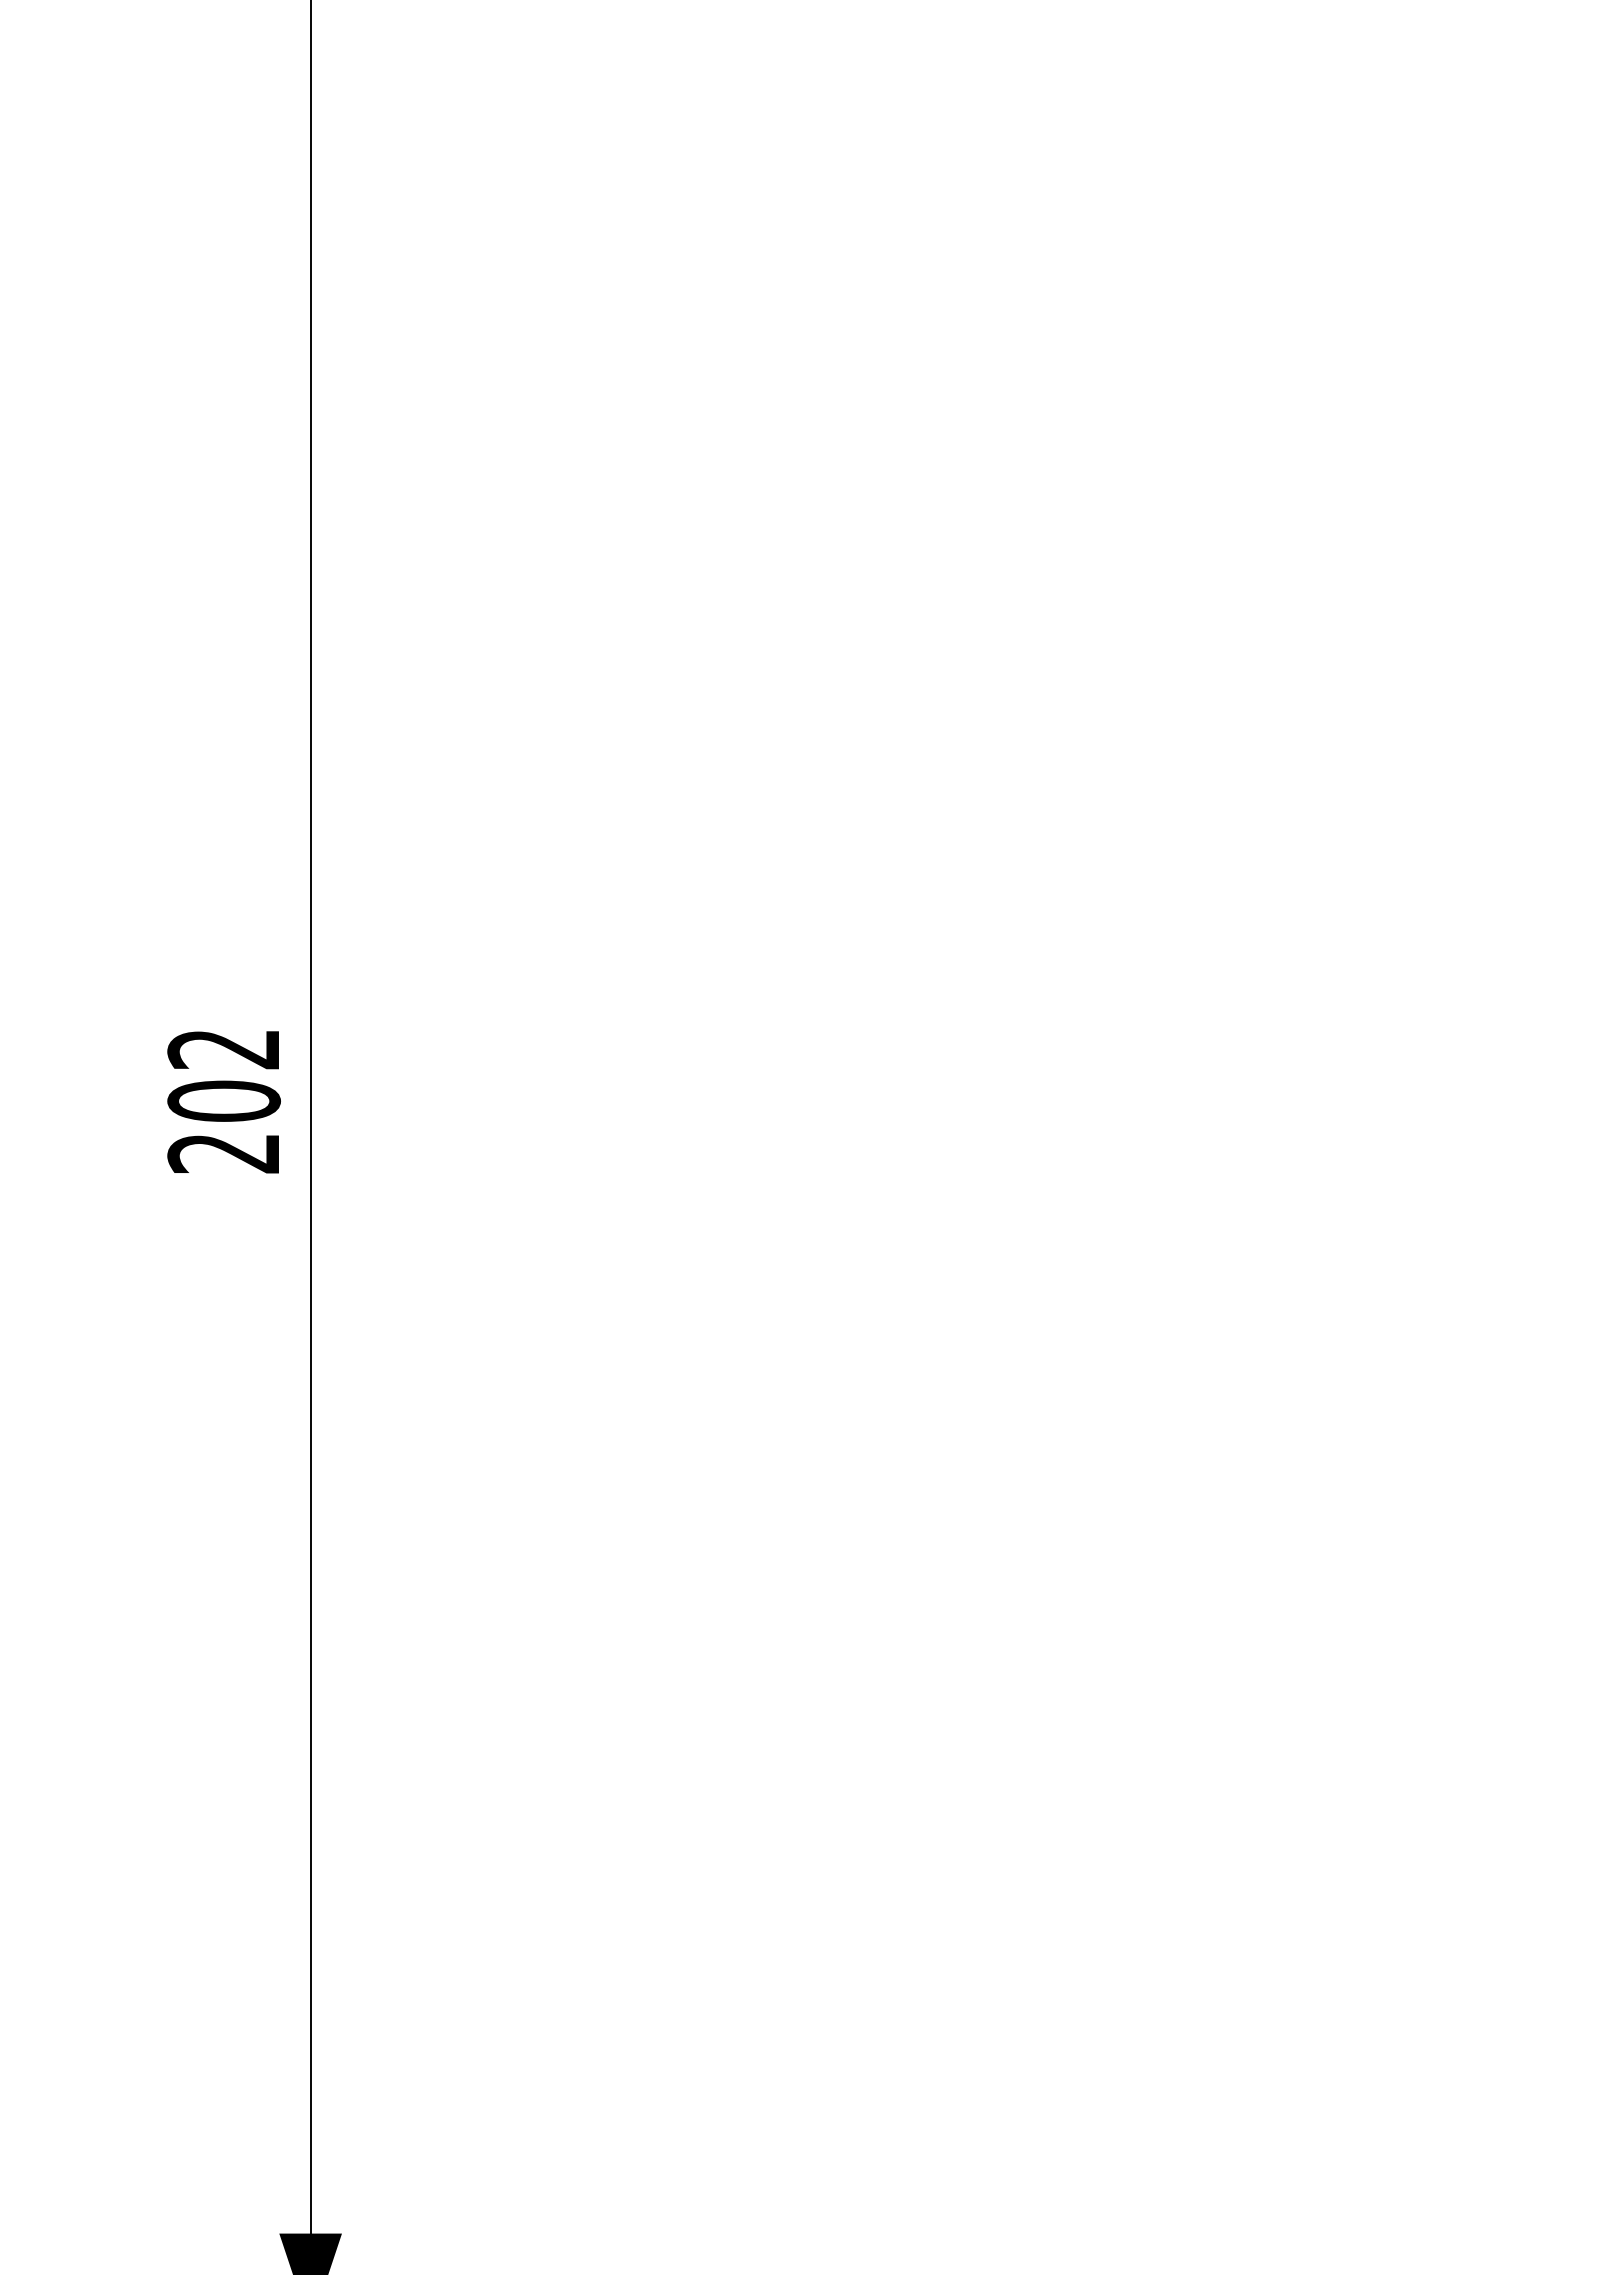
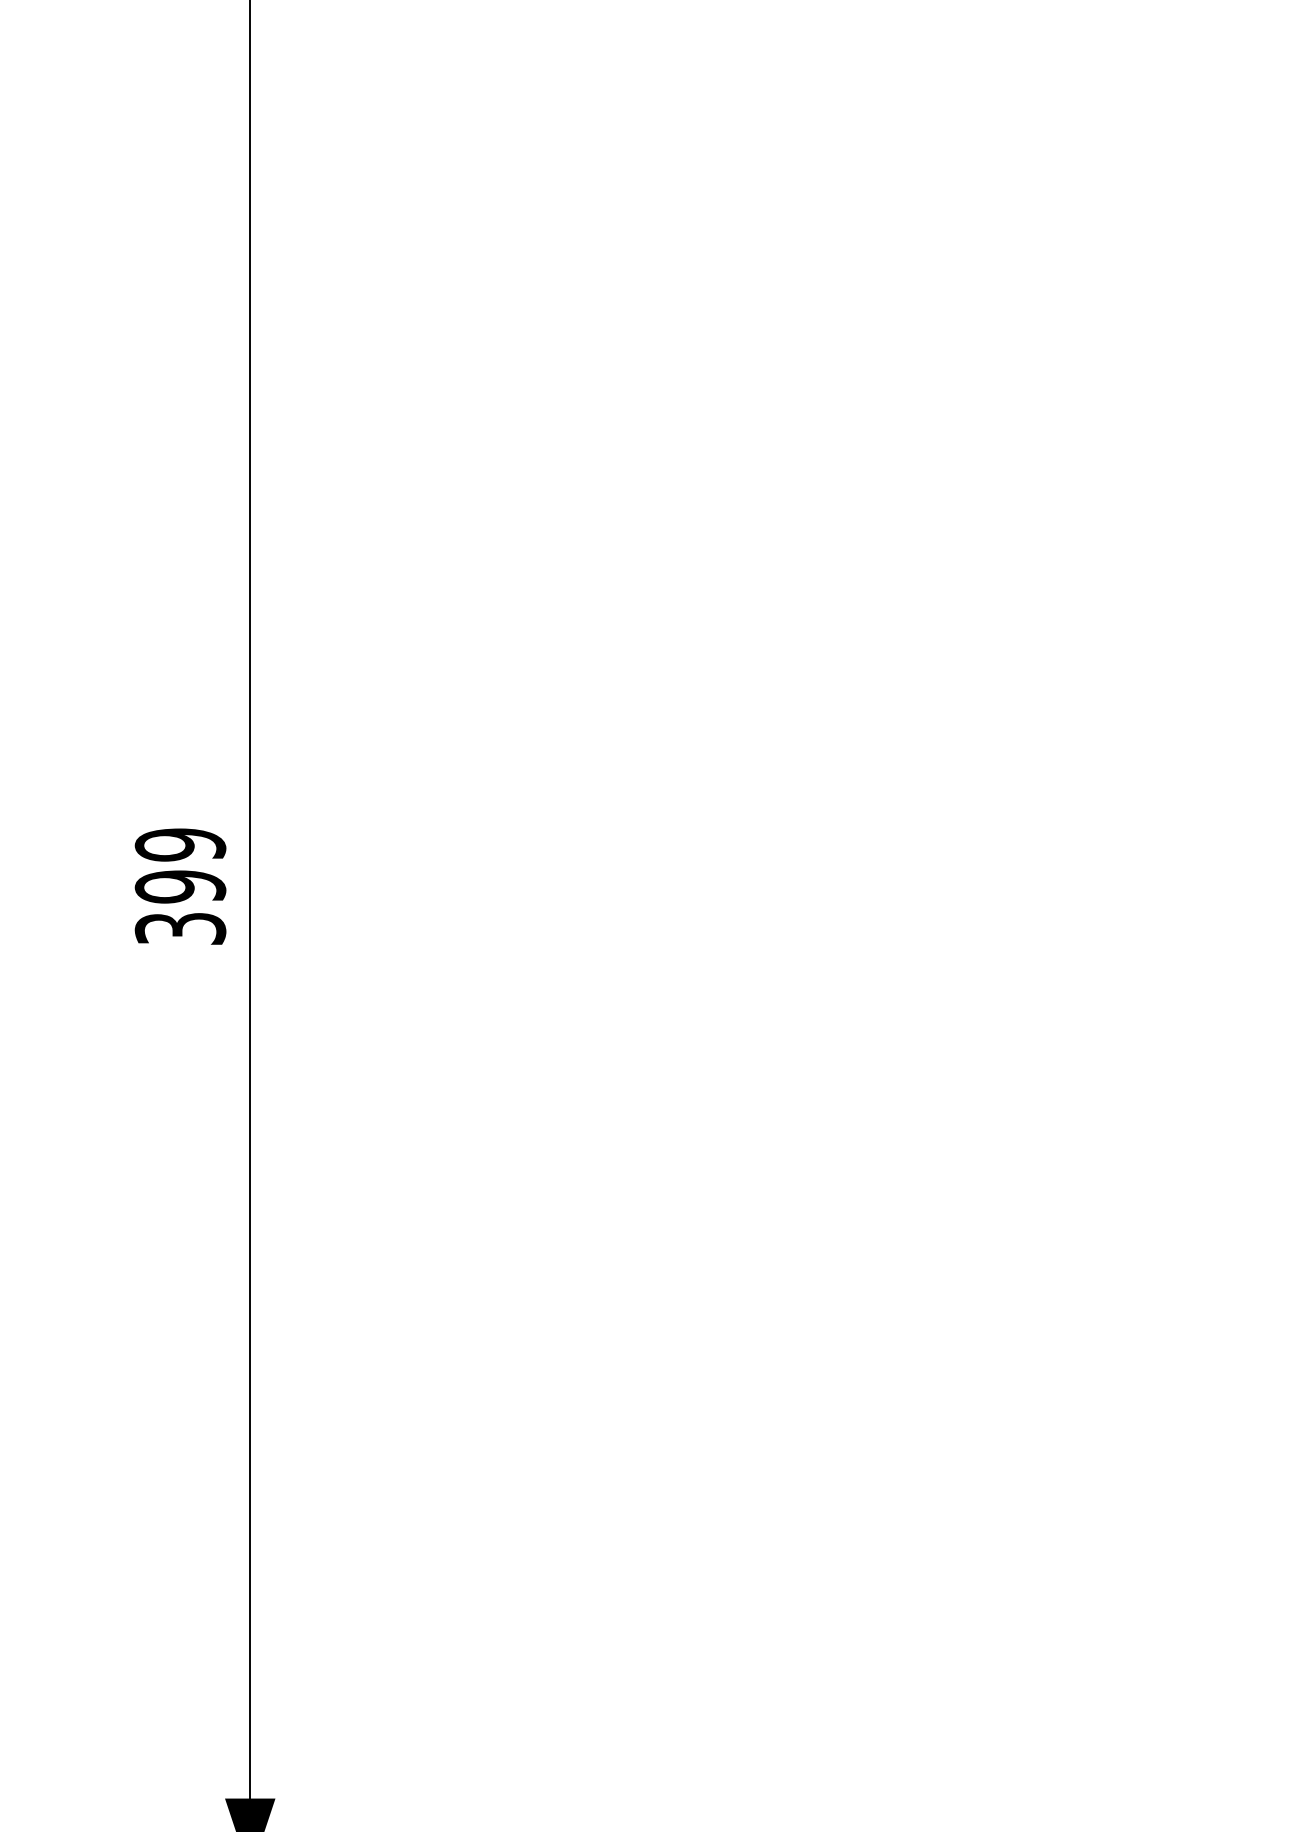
text: (224, 1100) -> (180, 886), 202 -> 399

